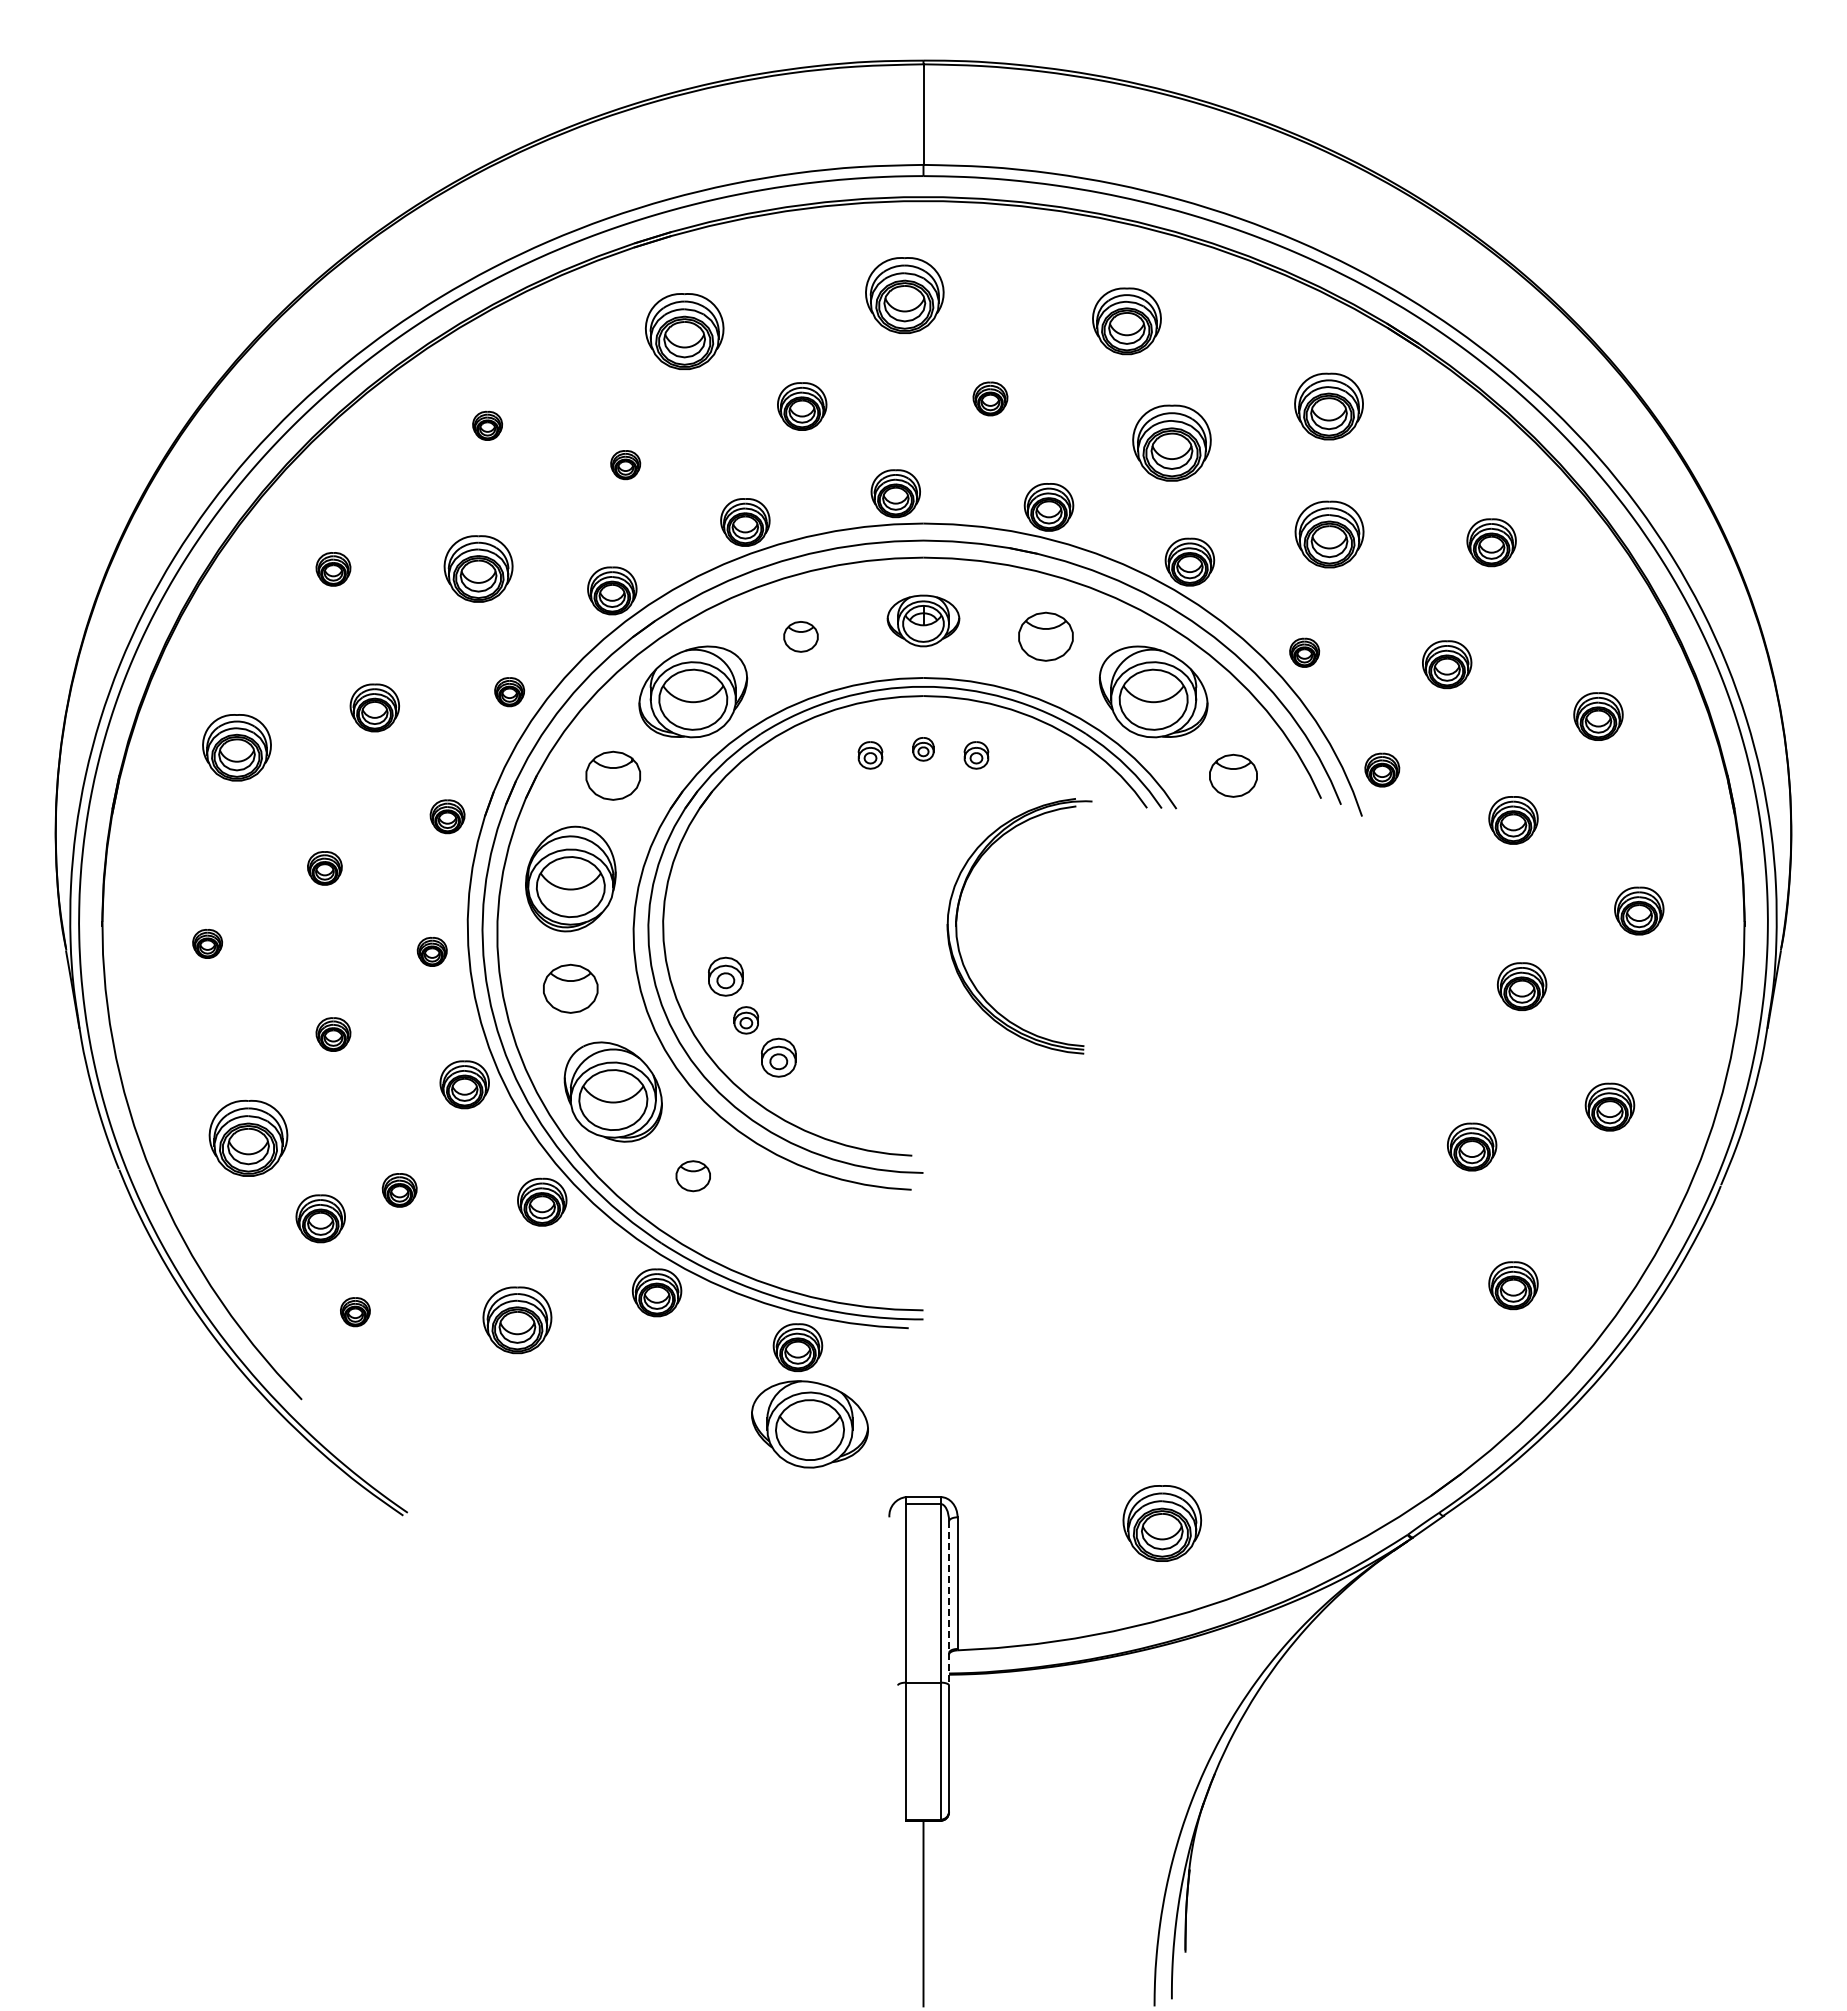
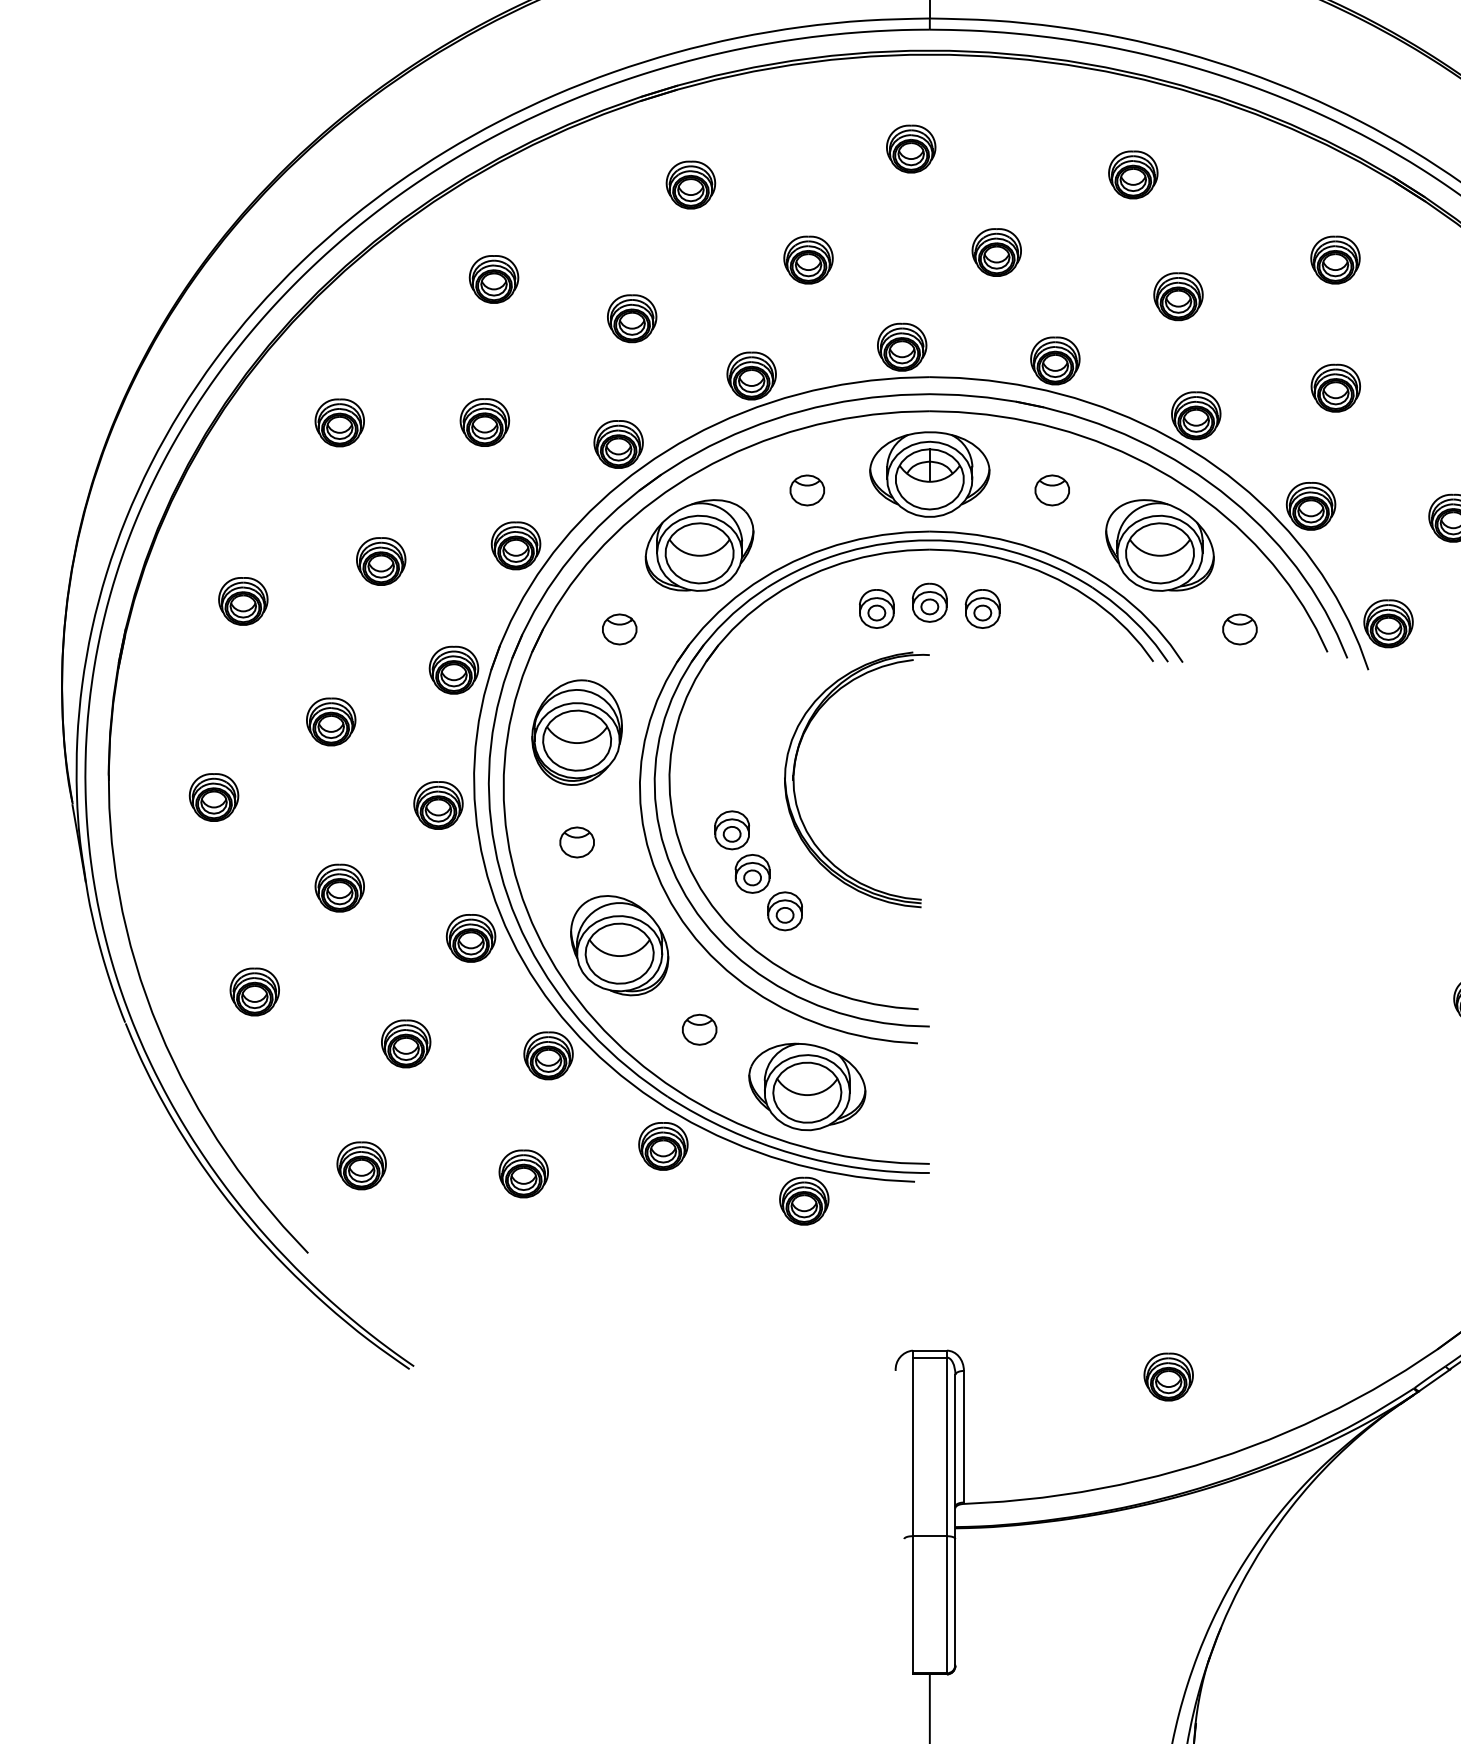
part: (904, 295) -> (910, 149), size x0.62
part: (1126, 321) -> (1132, 175), size x0.71
part: (684, 331) -> (690, 185), size x0.62
part: (990, 398) -> (996, 252), size x1.43
part: (1329, 406) -> (1335, 260), size x0.71
part: (487, 425) -> (493, 279), size x1.67
part: (1172, 442) -> (1178, 296), size x0.62
part: (625, 464) -> (631, 318), size x1.67
part: (1329, 534) -> (1335, 388), size x0.71
part: (478, 568) -> (484, 422), size x0.71
part: (333, 569) -> (339, 423), size x1.43
part: (923, 620) -> (929, 474), size x1.67
part: (1045, 636) -> (1051, 490), size x0.62
part: (1304, 652) -> (1310, 506), size x1.67
part: (509, 691) -> (515, 545), size x1.67
part: (236, 747) -> (242, 601), size x0.71
part: (923, 749) -> (929, 603), size x1.67
part: (870, 755) -> (876, 609), size x1.43
part: (976, 755) -> (982, 609), size x1.43
part: (1382, 769) -> (1388, 623), size x1.43
part: (613, 775) -> (619, 629), size x0.62
part: (1233, 775) -> (1239, 629), size x0.71
part: (447, 816) -> (453, 670), size x1.43
part: (324, 868) -> (330, 722), size x1.43
part: (957, 926) -> (794, 780), moved
part: (207, 943) -> (213, 797), size x1.67
part: (432, 951) -> (438, 805), size x1.67
part: (570, 988) -> (576, 842), size x0.62
part: (746, 1020) -> (752, 874), size x1.43
part: (333, 1034) -> (339, 888), size x1.43
part: (248, 1138) -> (254, 992), size x0.62
part: (399, 1190) -> (405, 1044), size x1.43
part: (320, 1218) -> (326, 1072), removed
part: (355, 1311) -> (361, 1165), size x1.67
part: (517, 1320) -> (523, 1174), size x0.71
part: (809, 1424) -> (806, 1087), moved
part: (1162, 1523) -> (1168, 1377), size x0.62
line: (949, 1603) -> (955, 1457), dashed -> solid

